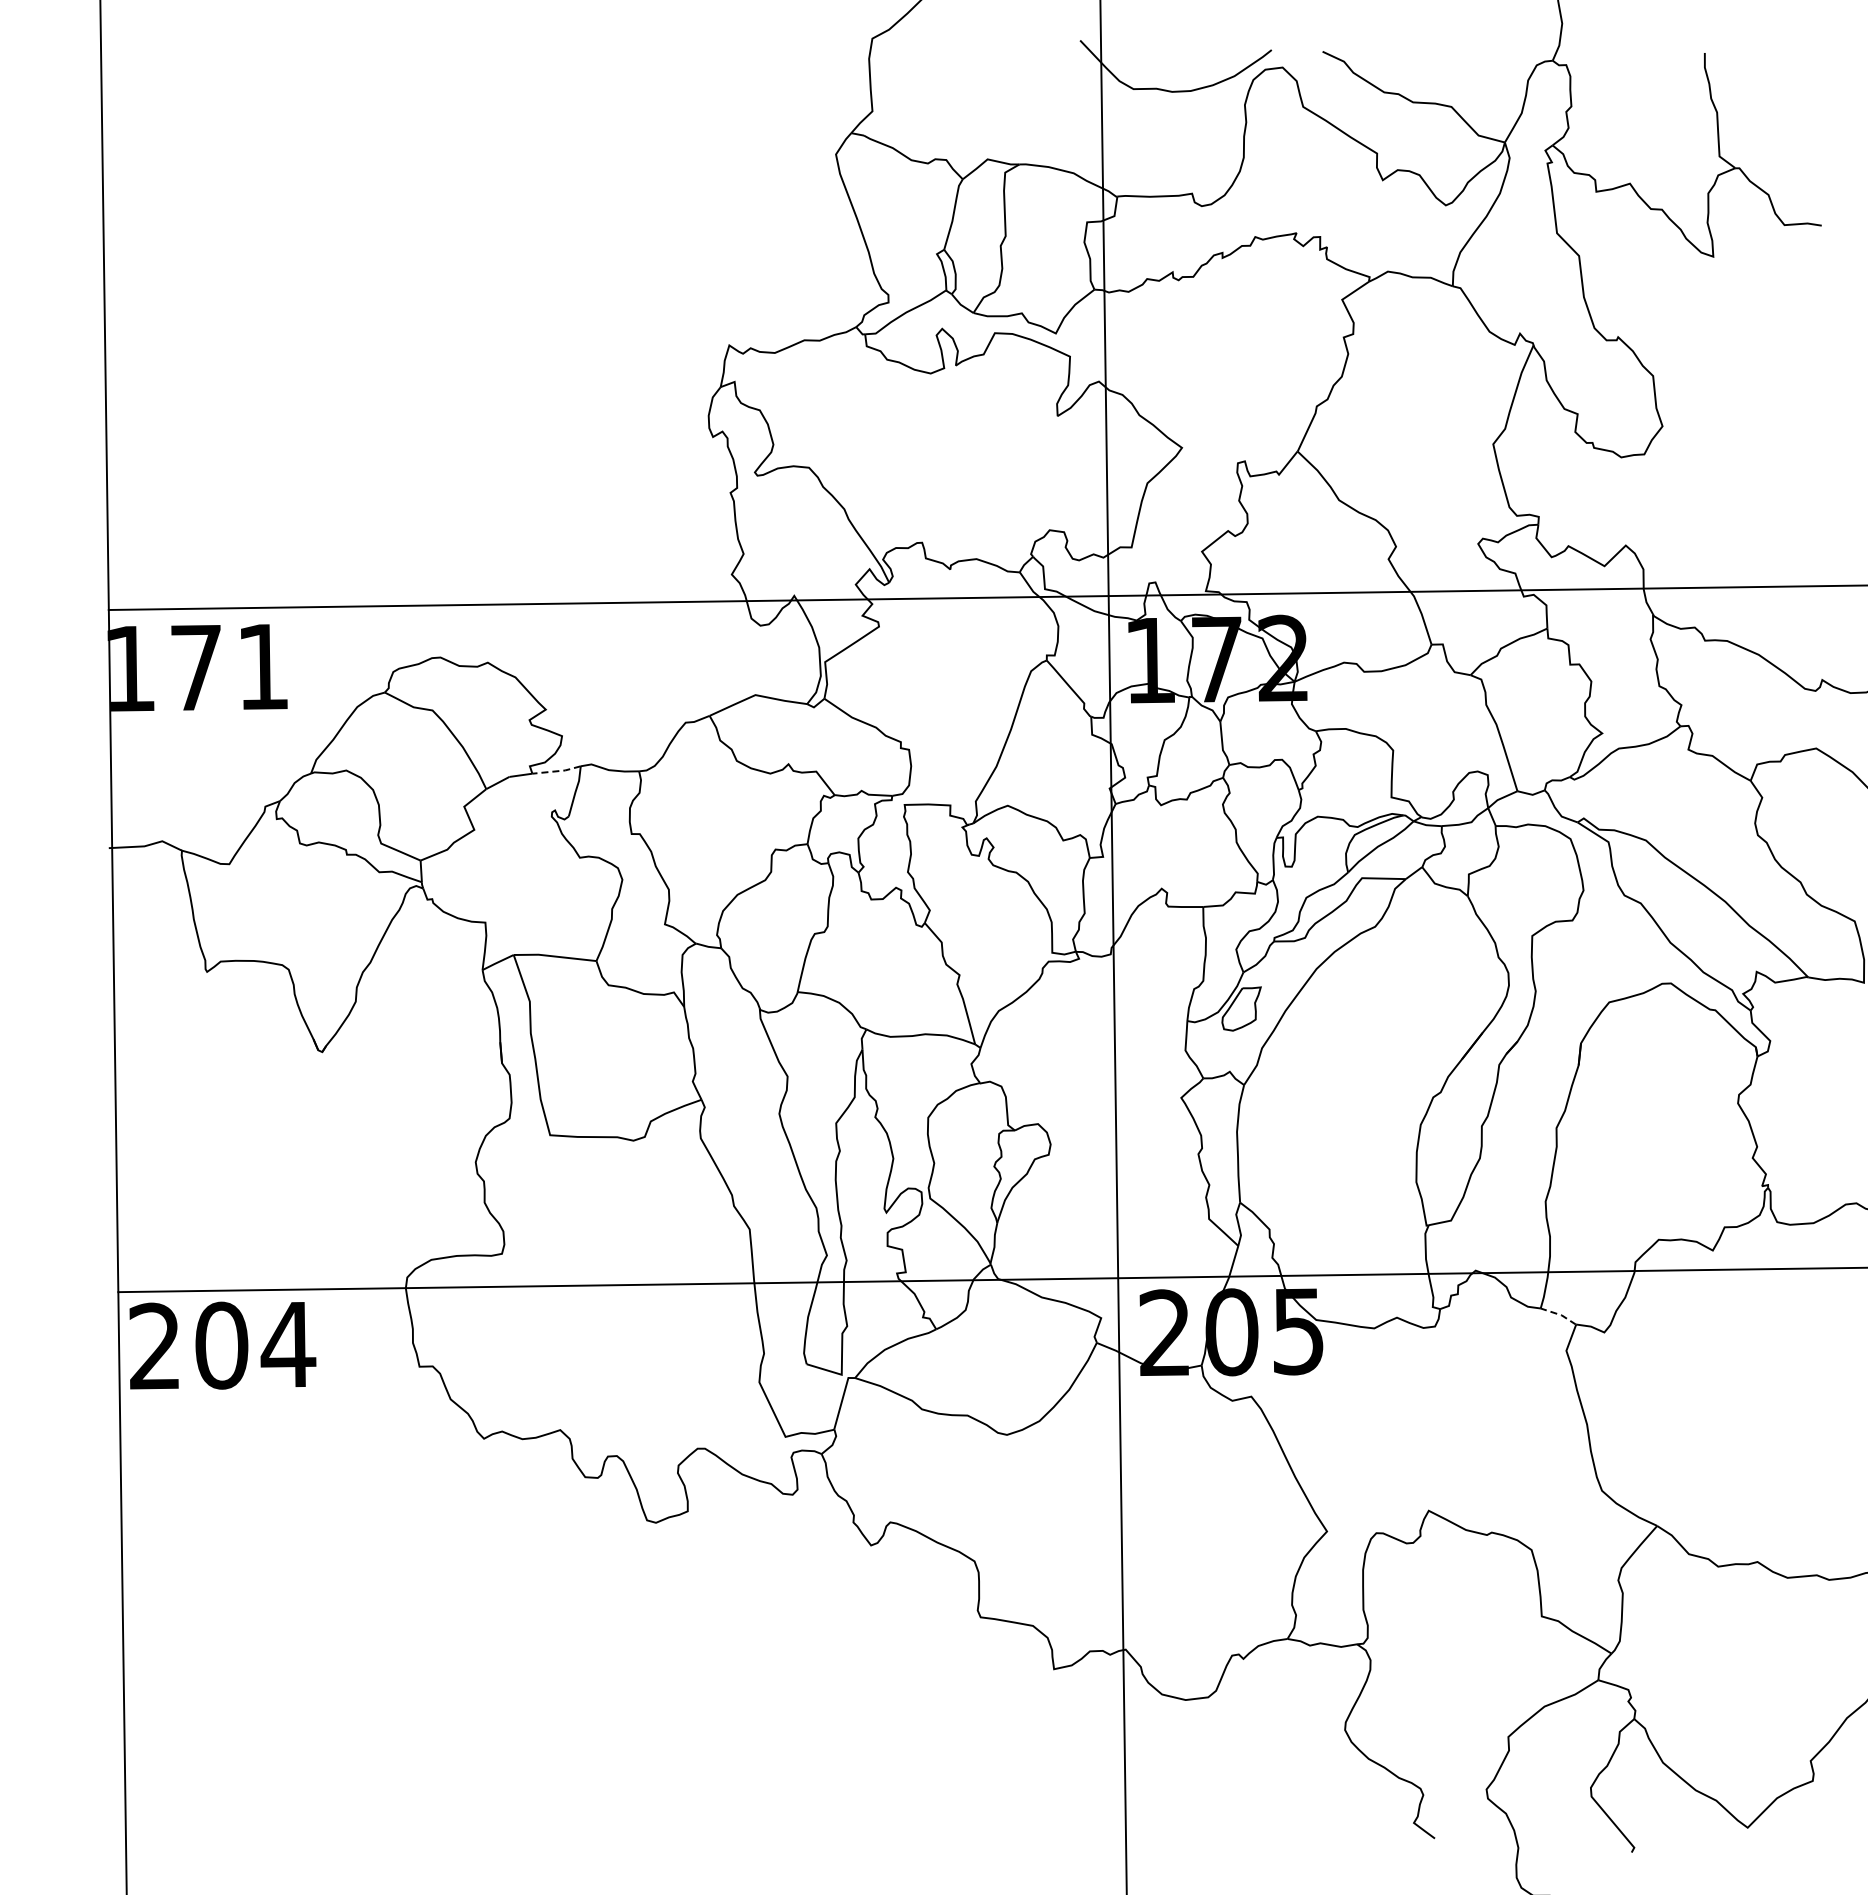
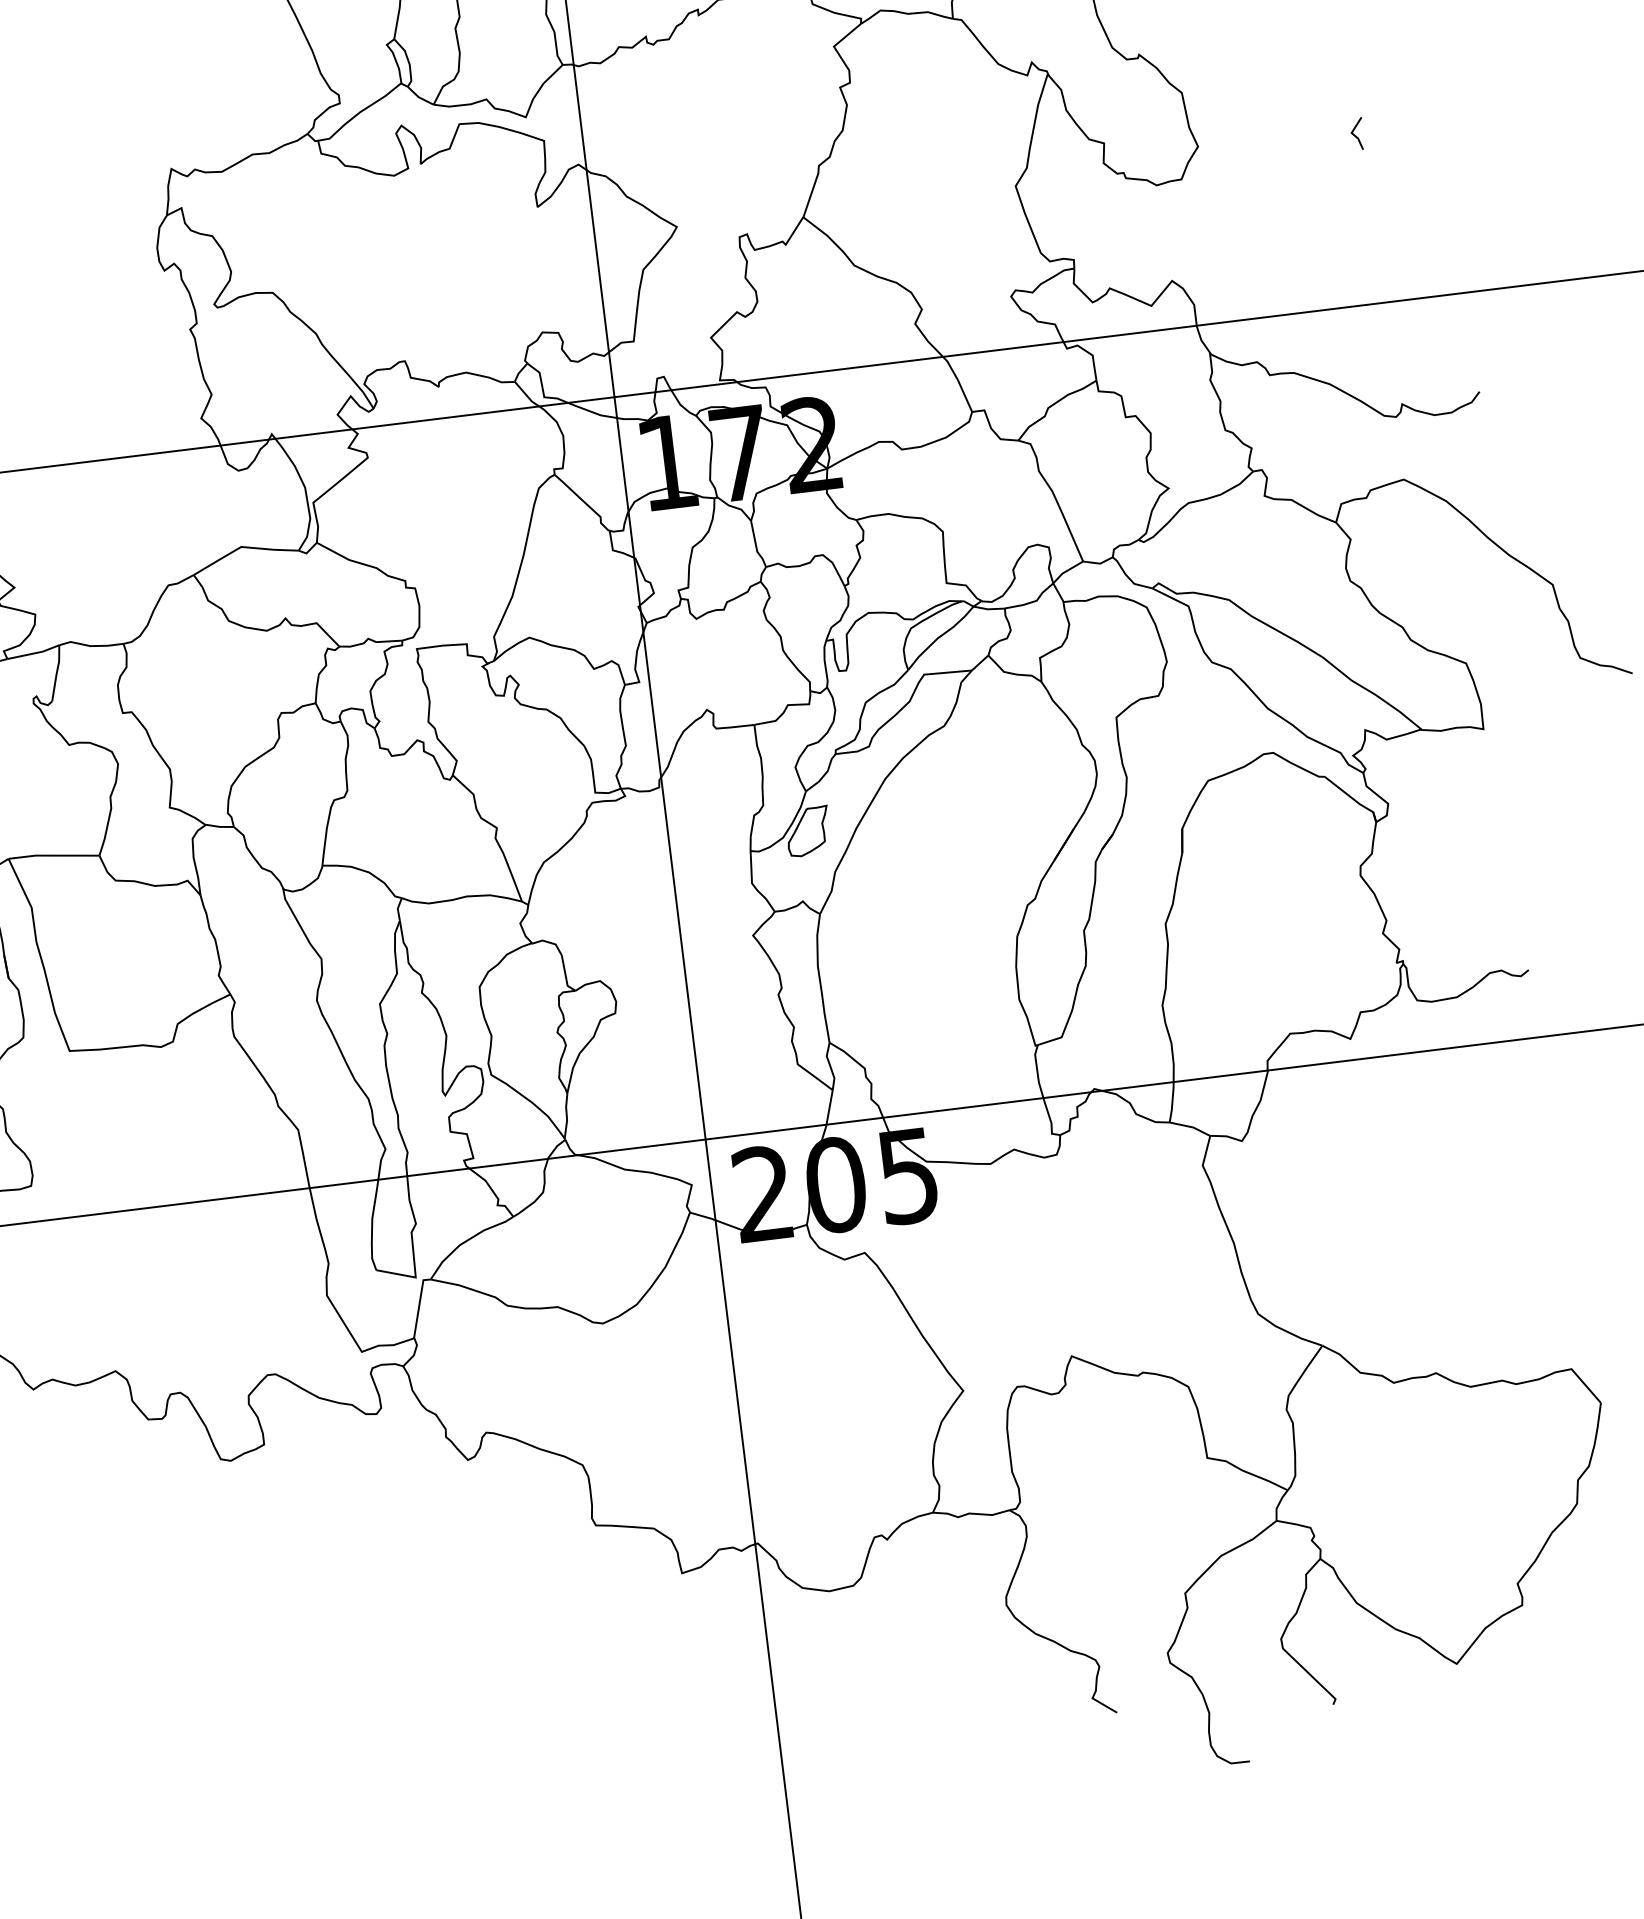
line: (1806, 431) -> (1355, 135), added
line: (557, 771) -> (34, 653), dashed -> solid
line: (1560, 1314) -> (1191, 1126), dashed -> solid

